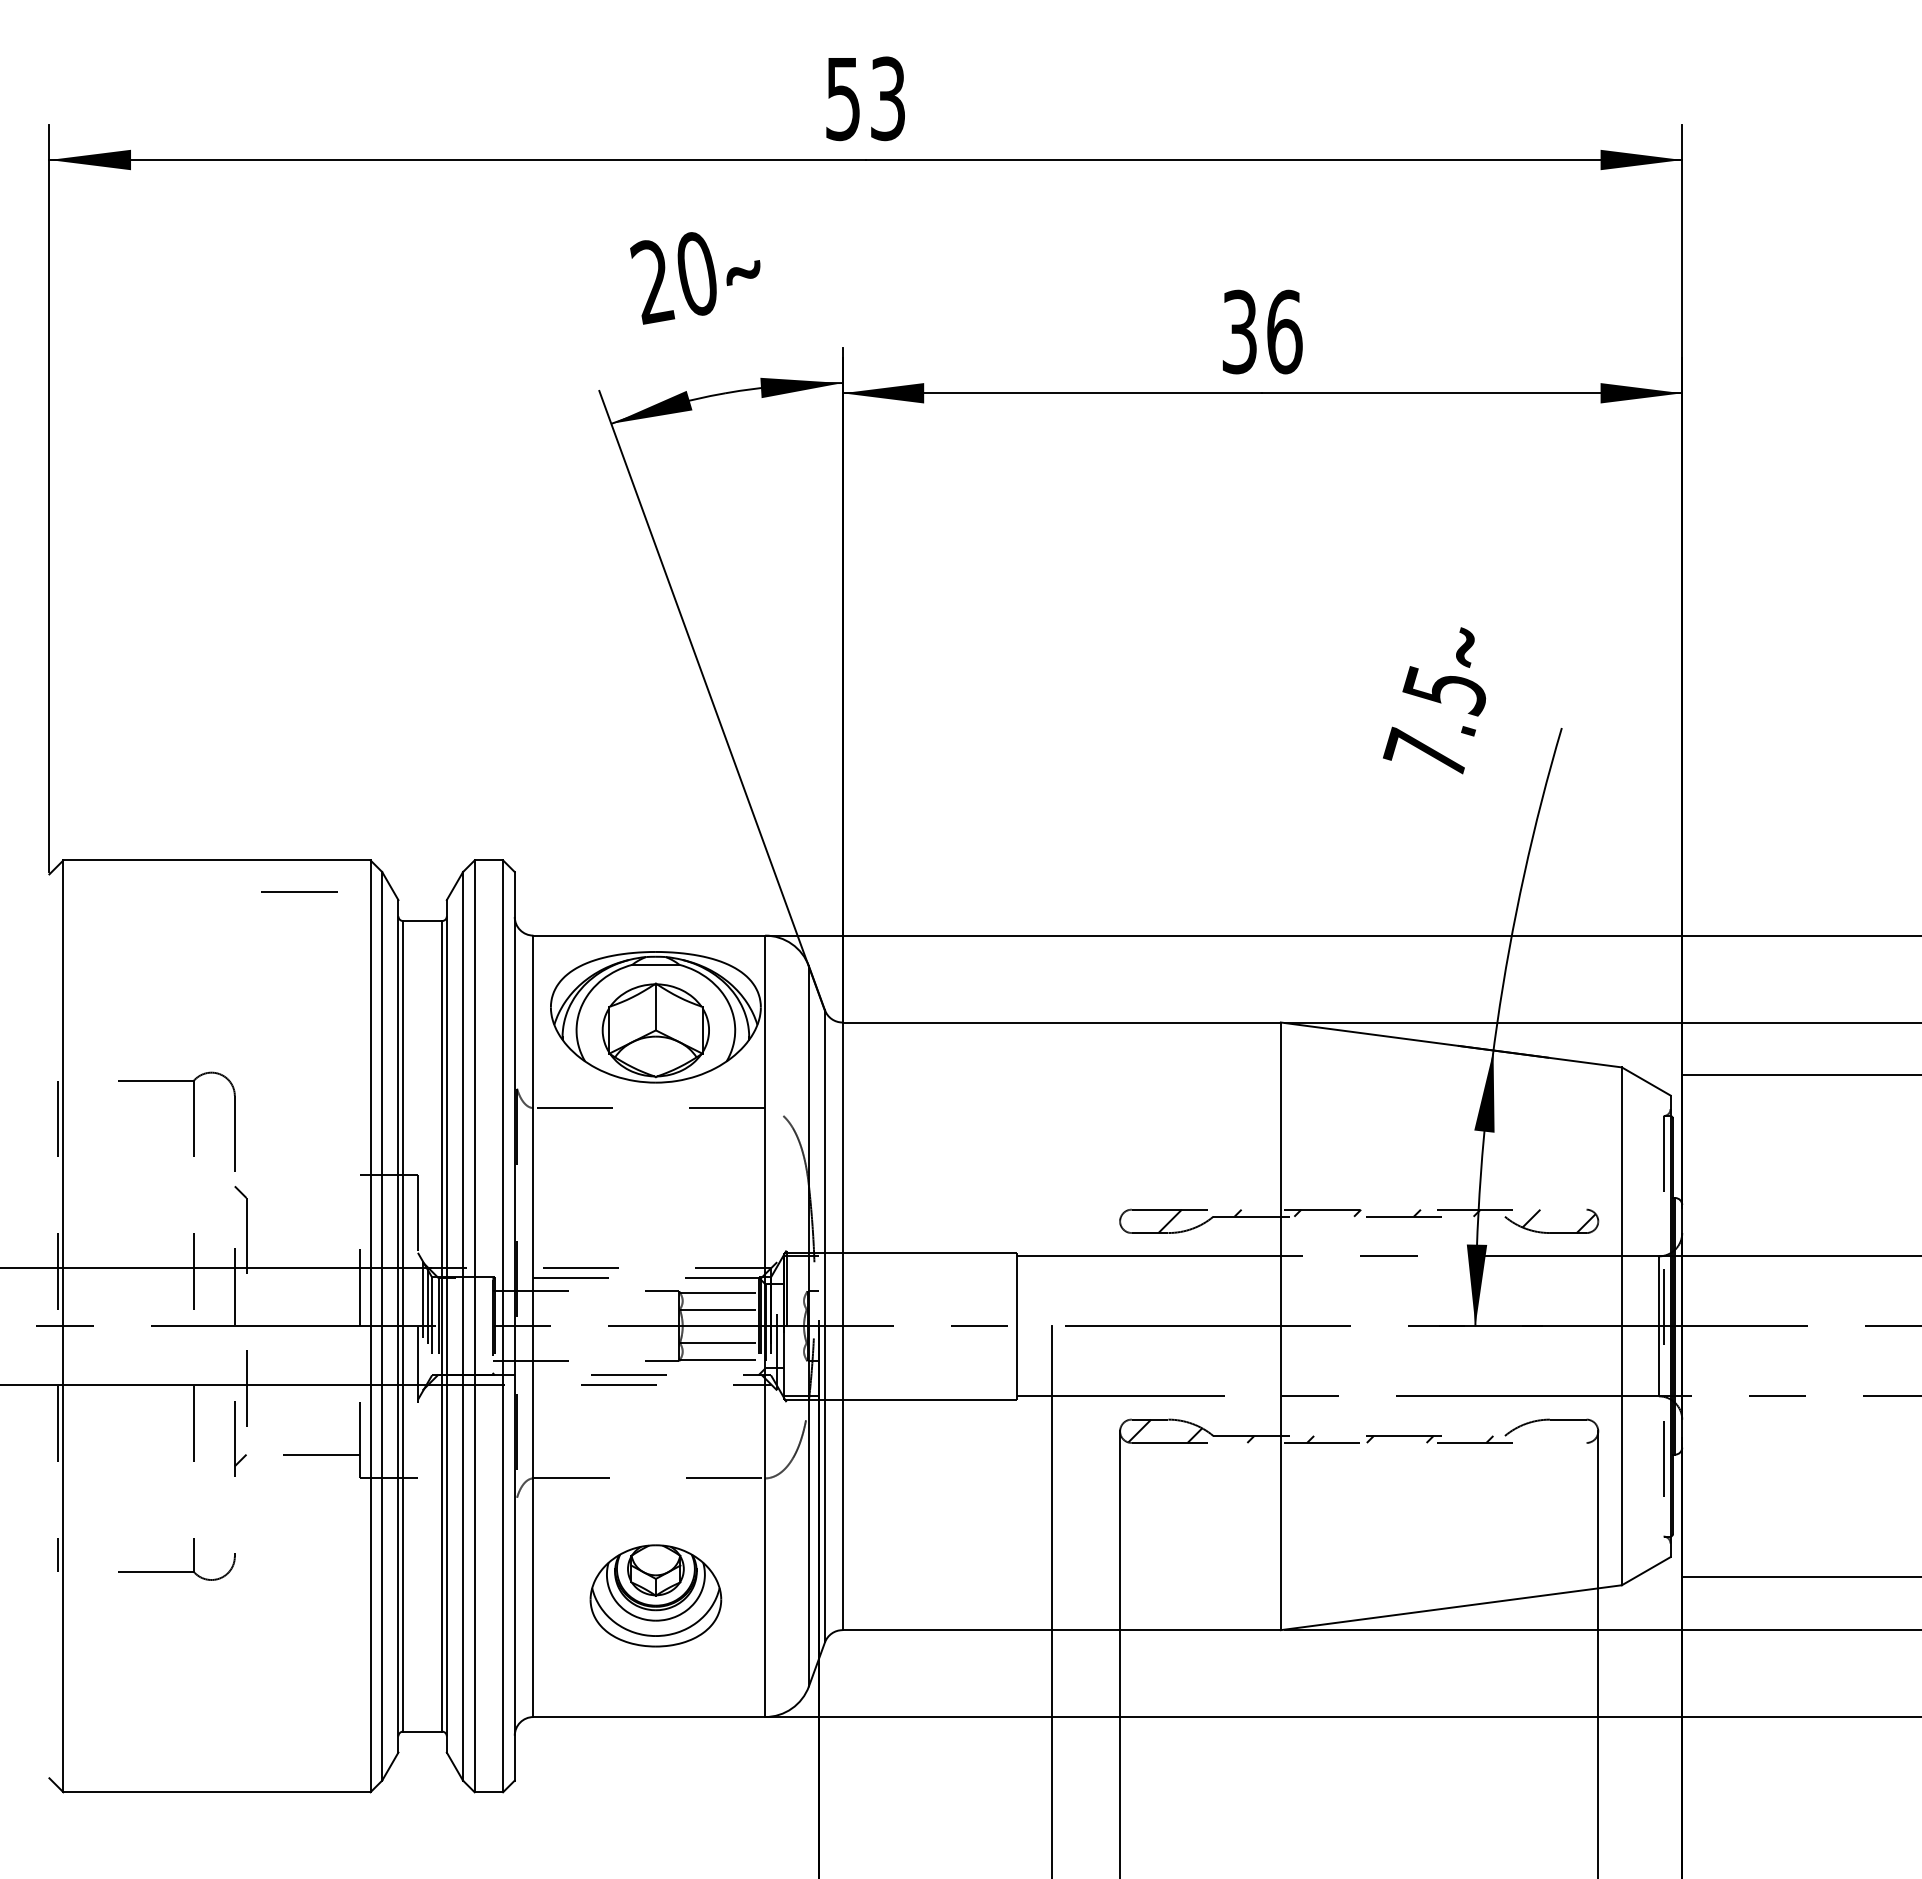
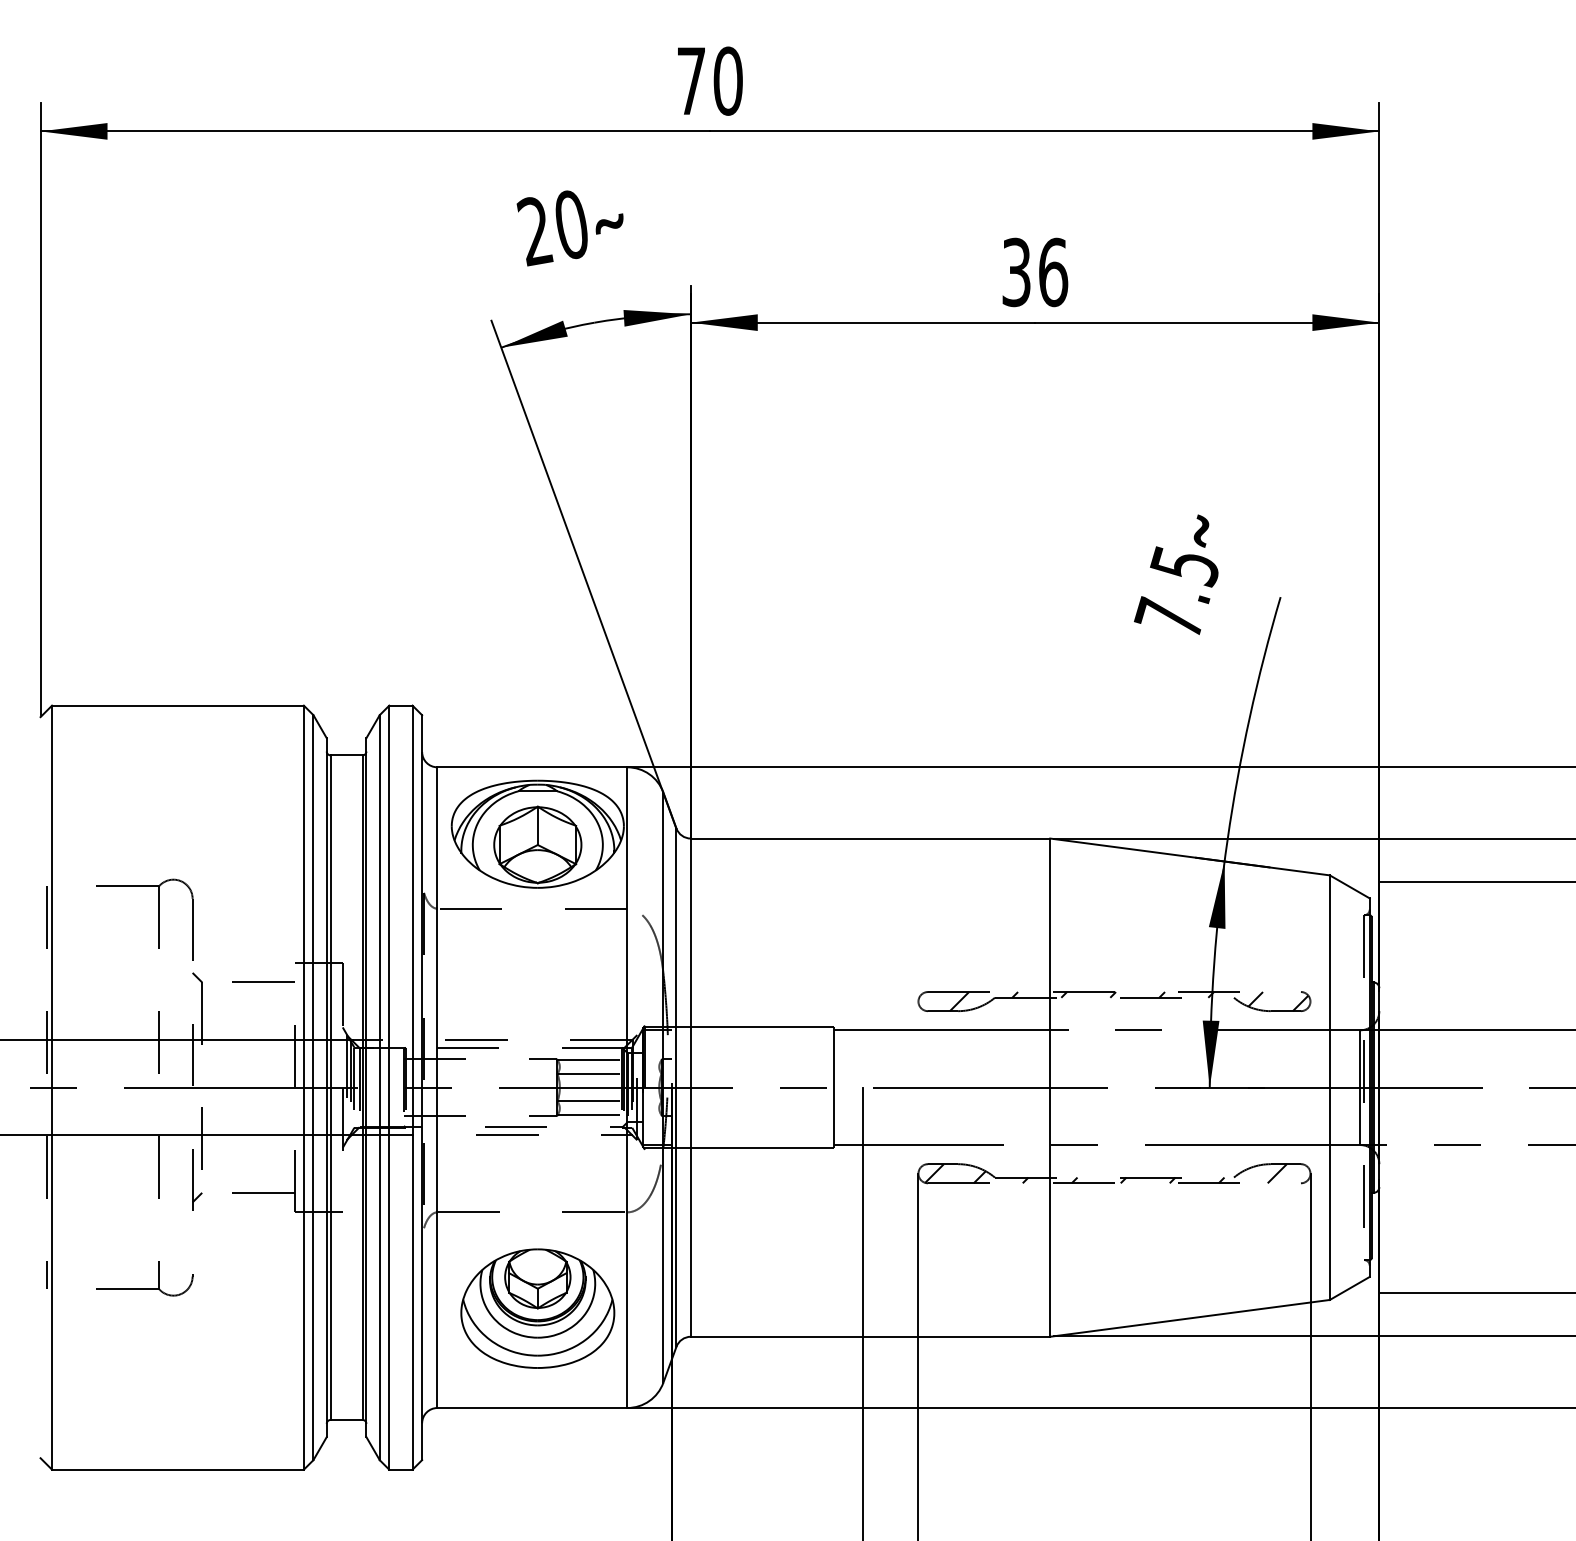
text: (865, 98) -> (709, 80), 53 -> 70
line: (299, 891) -> (263, 982), moved
line: (1557, 1430) -> (1277, 1173), added
part: (655, 1595) -> (537, 1308), size x1.43

